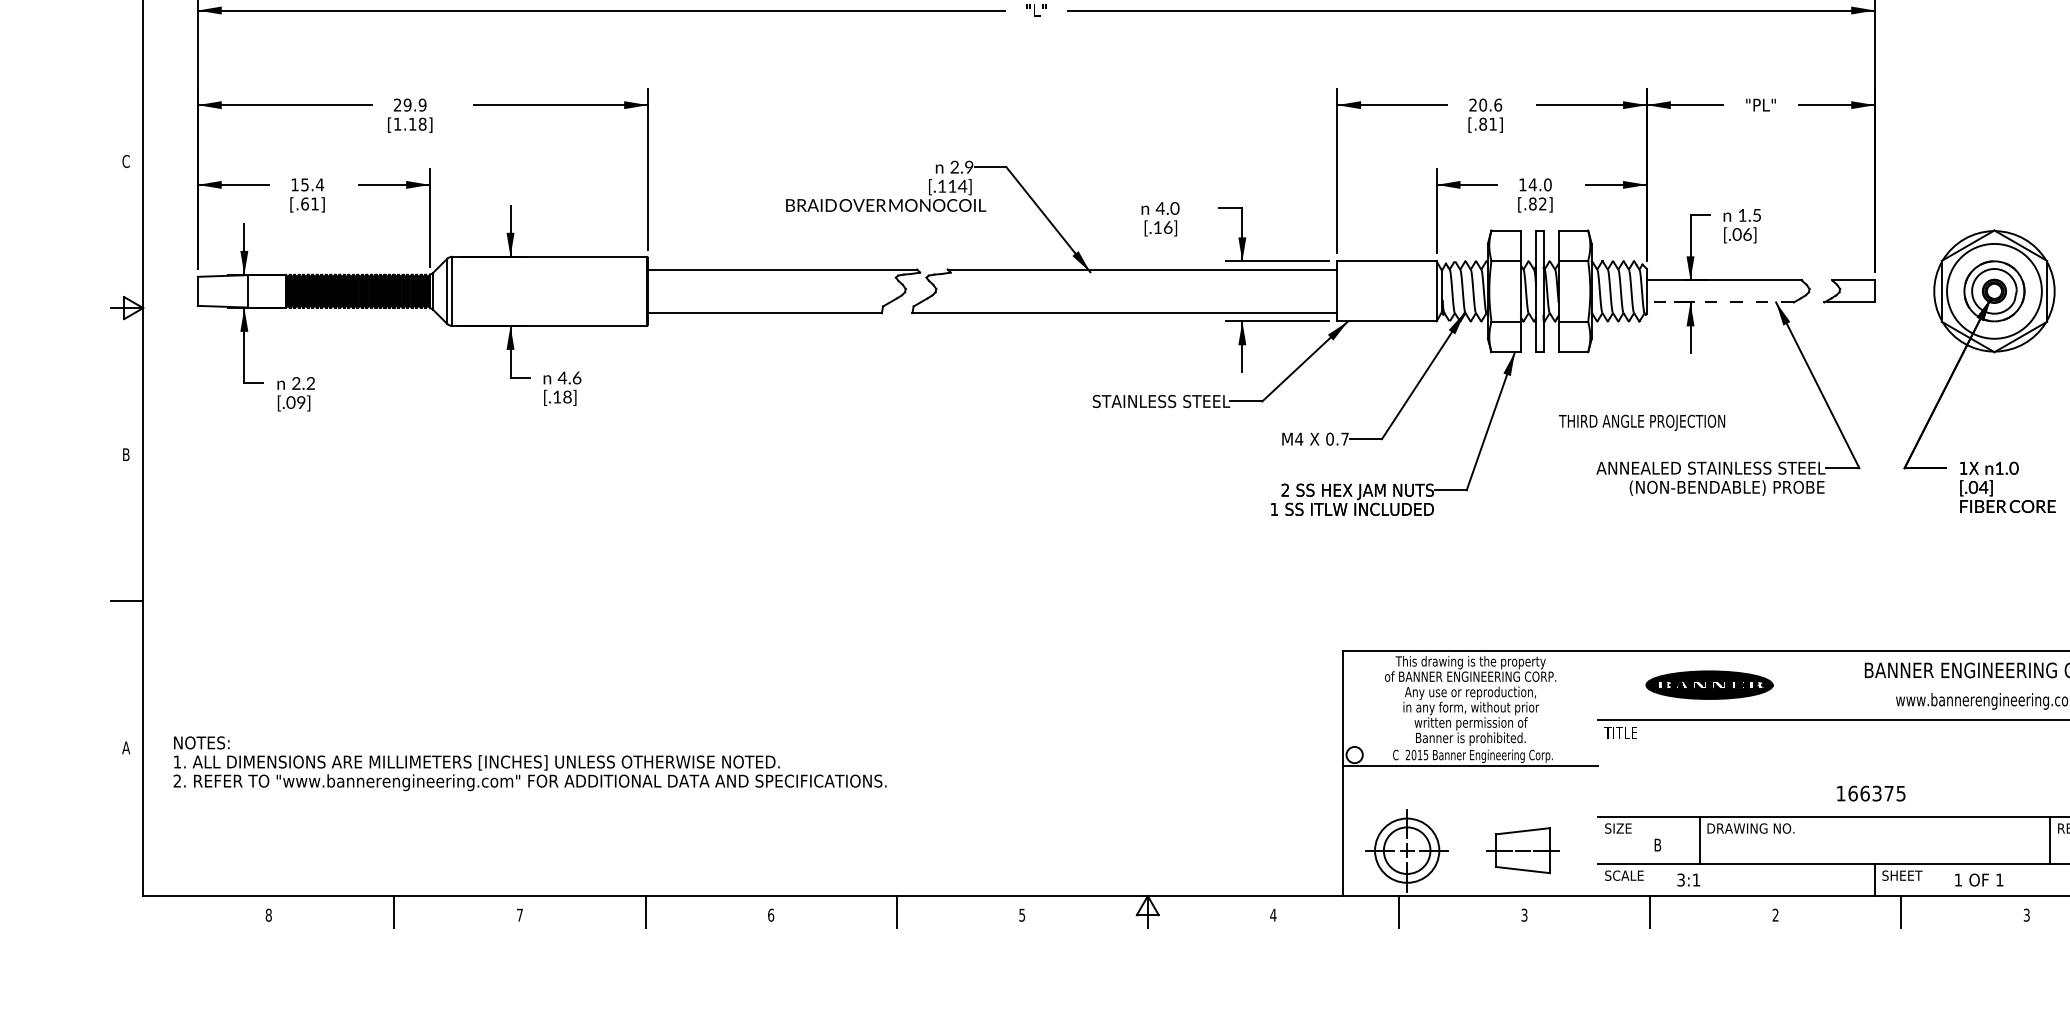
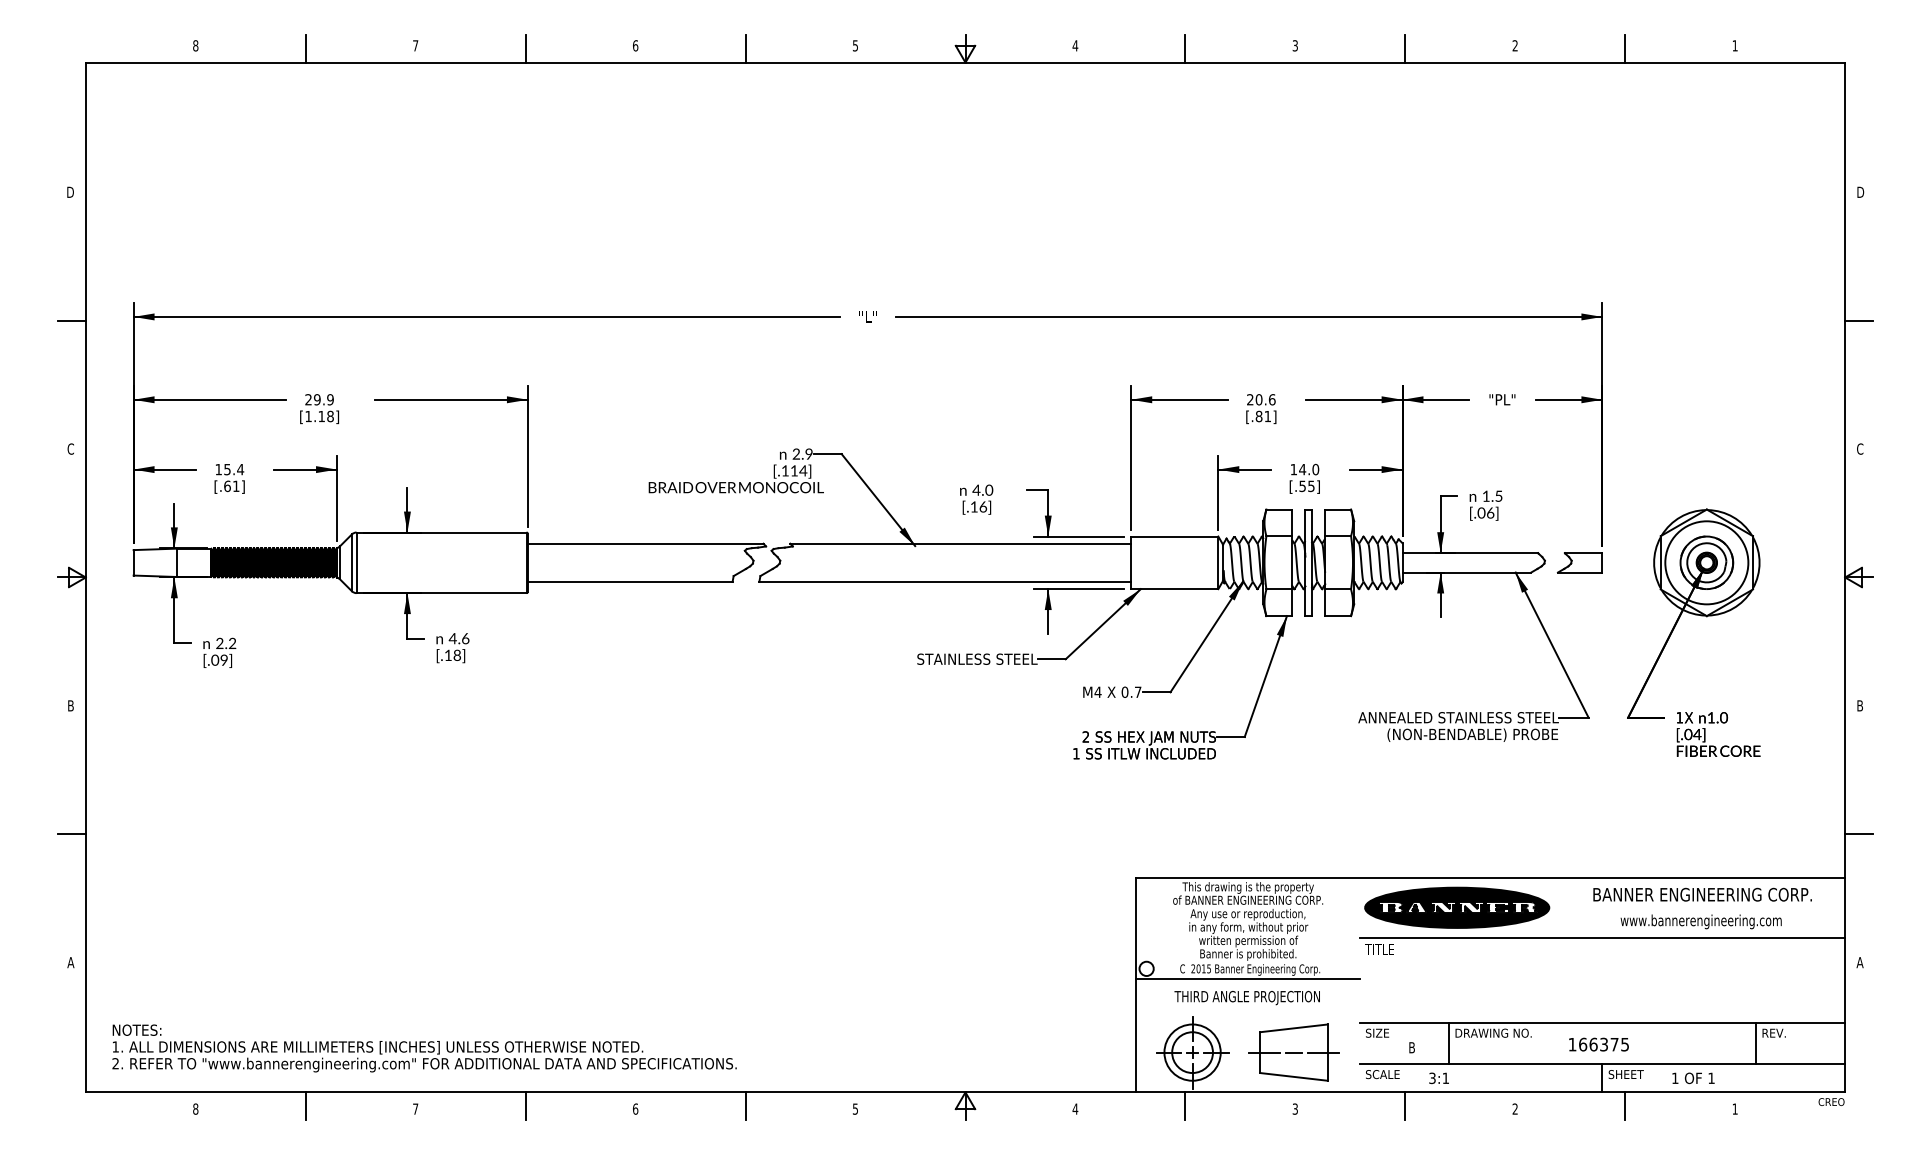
line: (126, 14) -> (71, 320), added
text: (1537, 204) -> (1306, 486), [.82] -> [.55]
line: (1719, 302) -> (1466, 572), dashed -> solid
text: (1641, 423) -> (1246, 998), moved
part: (1709, 684) -> (1457, 907), size x1.67
text: (530, 763) -> (424, 1048), moved
text: (1870, 793) -> (1598, 1044), moved
part: (1522, 850) -> (1293, 1052), size x1.43
text: (2026, 914) -> (1734, 1108), 3 -> 1

